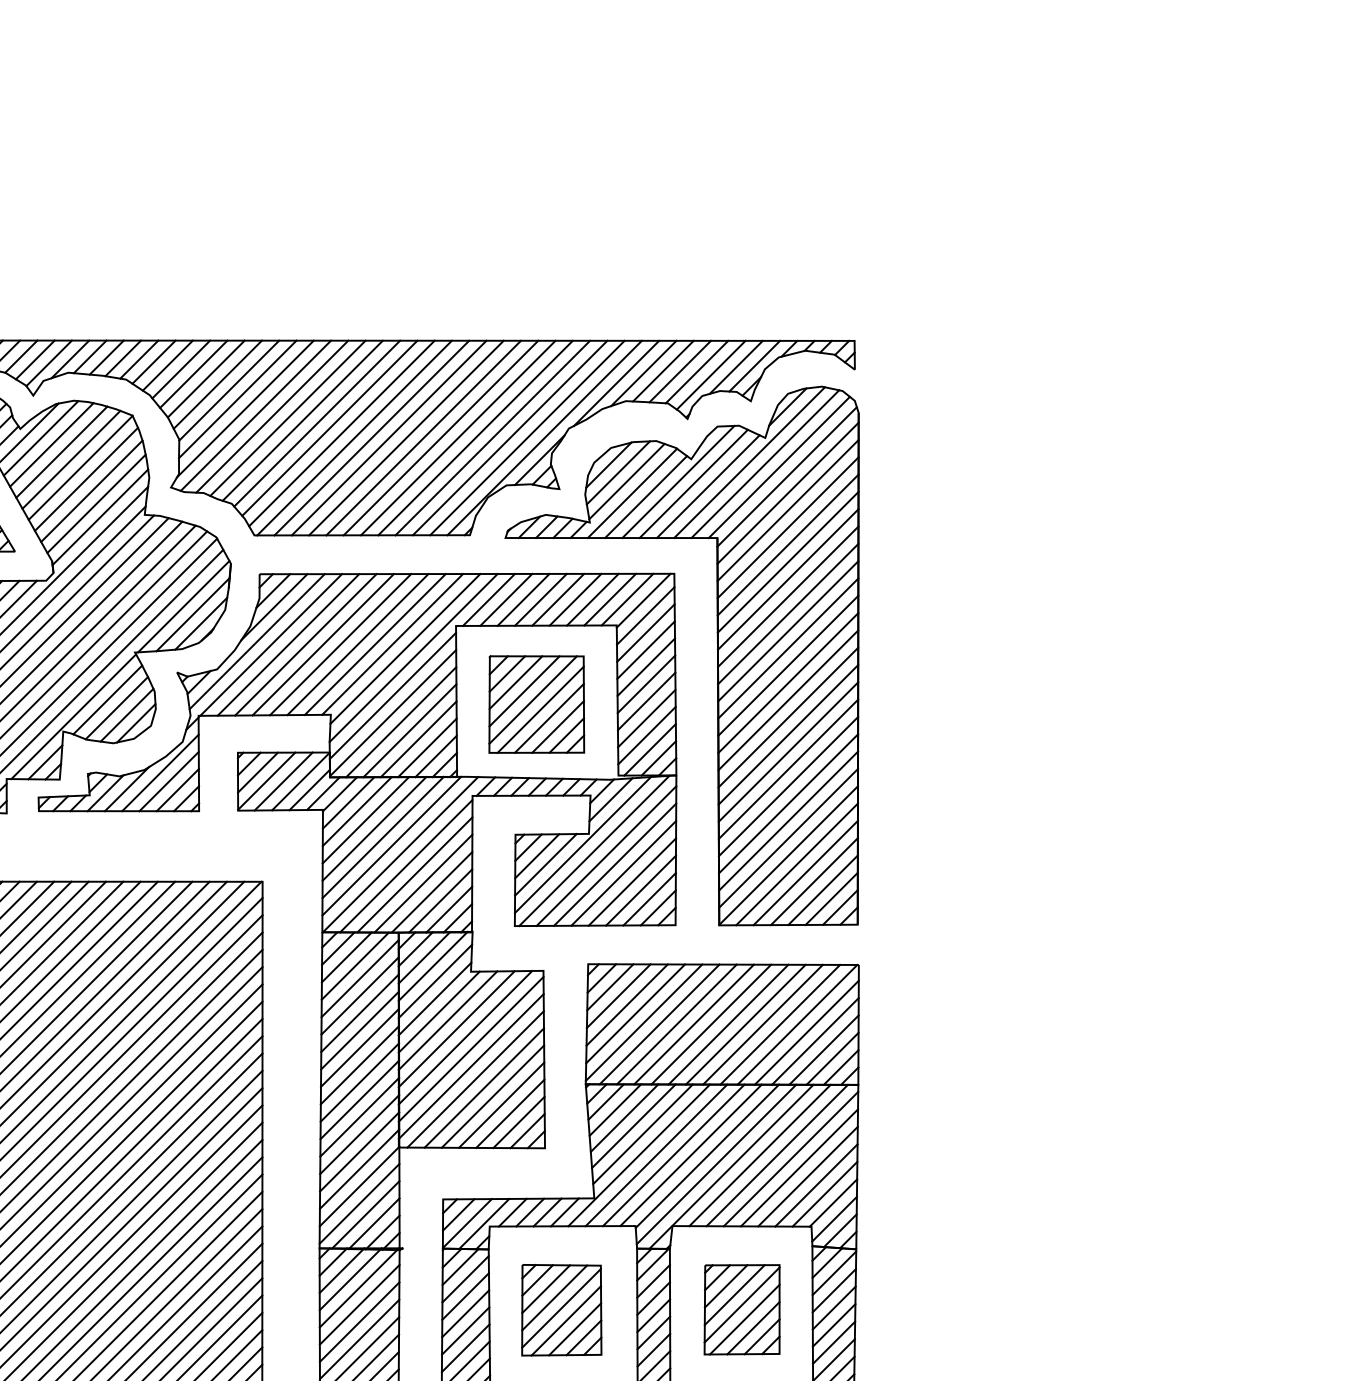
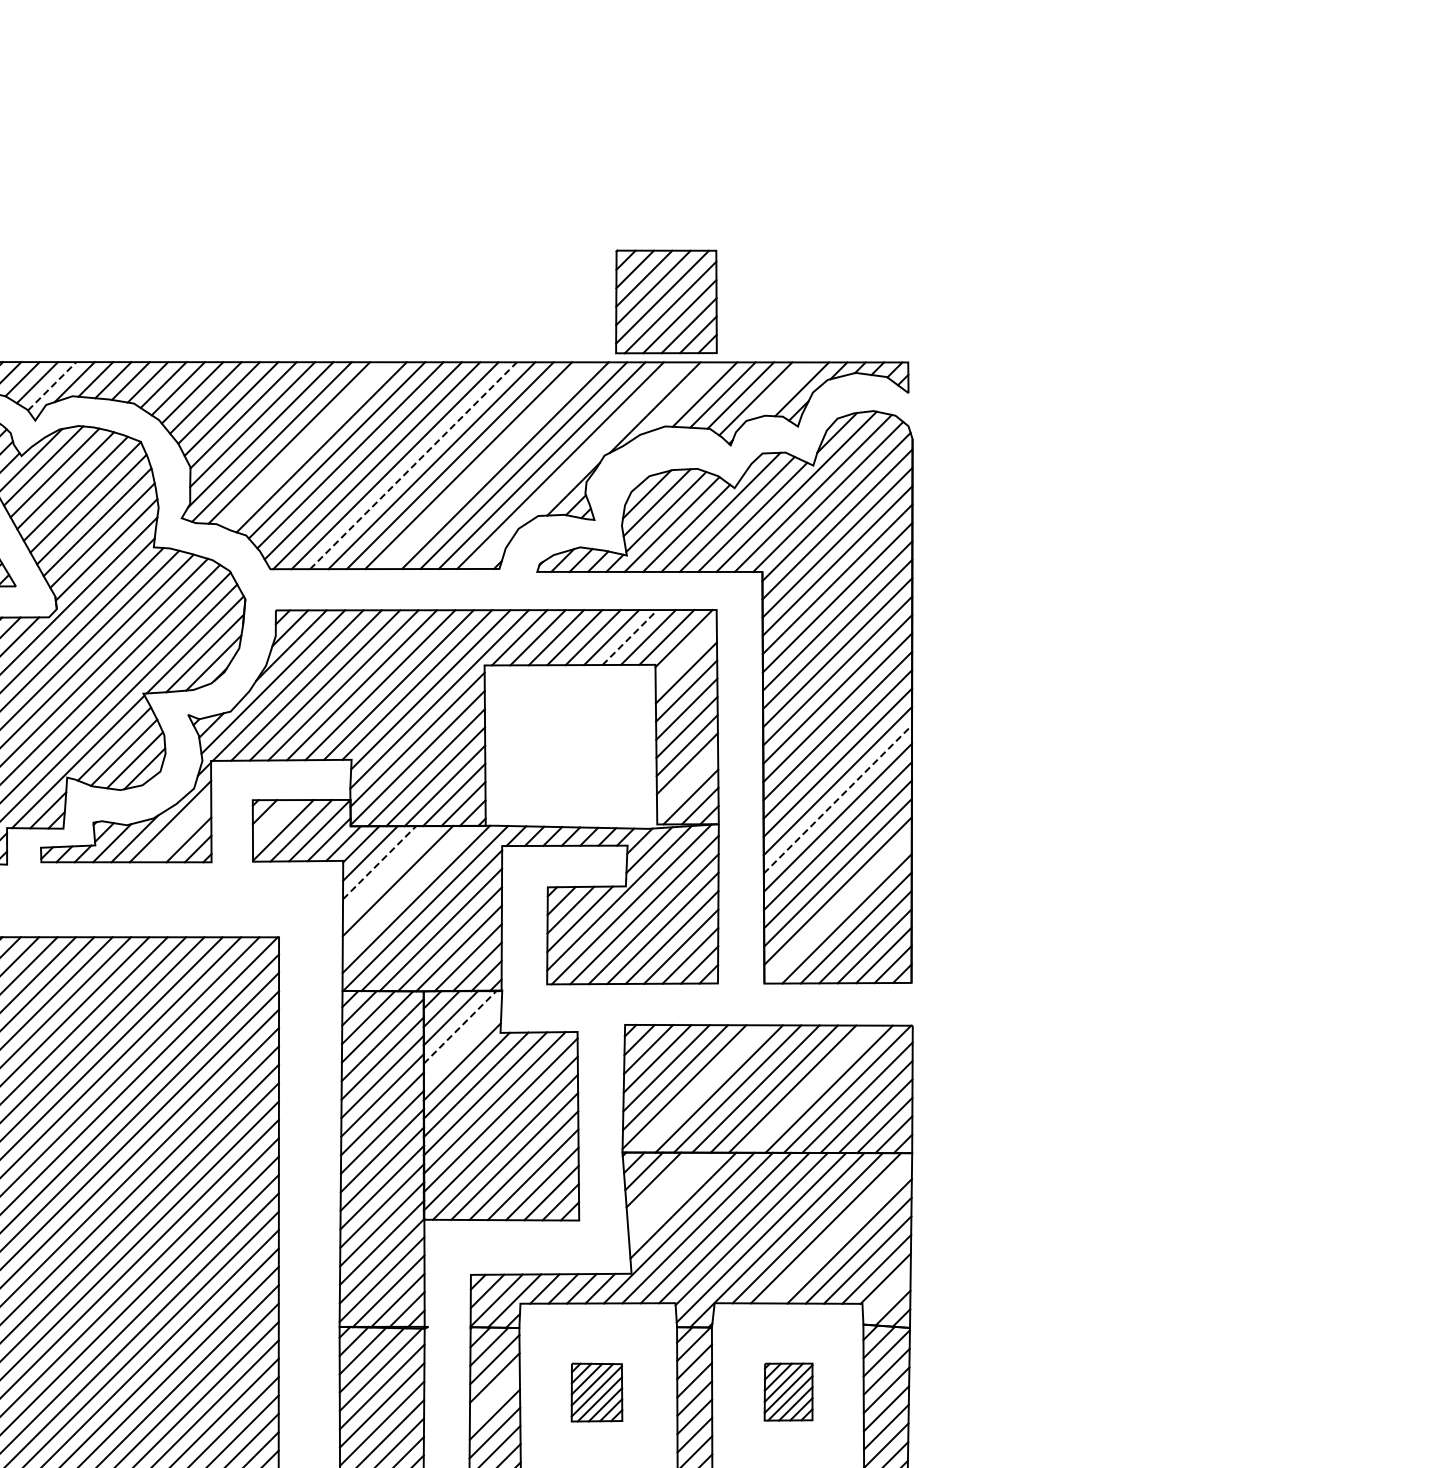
line: (49, 362) -> (52, 385), solid -> dashed
line: (736, 367) -> (782, 390), removed
line: (643, 372) -> (683, 396), removed
line: (287, 418) -> (305, 444), removed
line: (389, 437) -> (413, 465), solid -> dashed
line: (457, 437) -> (486, 465), removed
line: (544, 437) -> (578, 465), removed
line: (593, 599) -> (630, 637), solid -> dashed
line: (645, 615) -> (685, 654), removed
part: (536, 704) -> (666, 301), moved
line: (646, 735) -> (687, 781), removed
line: (788, 752) -> (837, 799), solid -> dashed
line: (257, 772) -> (273, 821), removed
line: (168, 781) -> (179, 830), removed
line: (357, 811) -> (379, 862), solid -> dashed
line: (365, 819) -> (388, 871), removed
line: (382, 836) -> (406, 889), removed
line: (788, 855) -> (837, 909), removed
line: (433, 966) -> (460, 1027), solid -> dashed
line: (435, 981) -> (462, 1043), removed
line: (659, 1024) -> (700, 1088), removed
line: (762, 1024) -> (810, 1088), removed
line: (624, 1118) -> (663, 1188), removed
line: (633, 1125) -> (673, 1196), removed
line: (790, 1158) -> (840, 1231), removed
line: (834, 1218) -> (886, 1295), removed
part: (741, 1309) -> (788, 1391), size x0.6
part: (561, 1310) -> (596, 1392), size x0.6
line: (465, 1313) -> (494, 1396), removed

